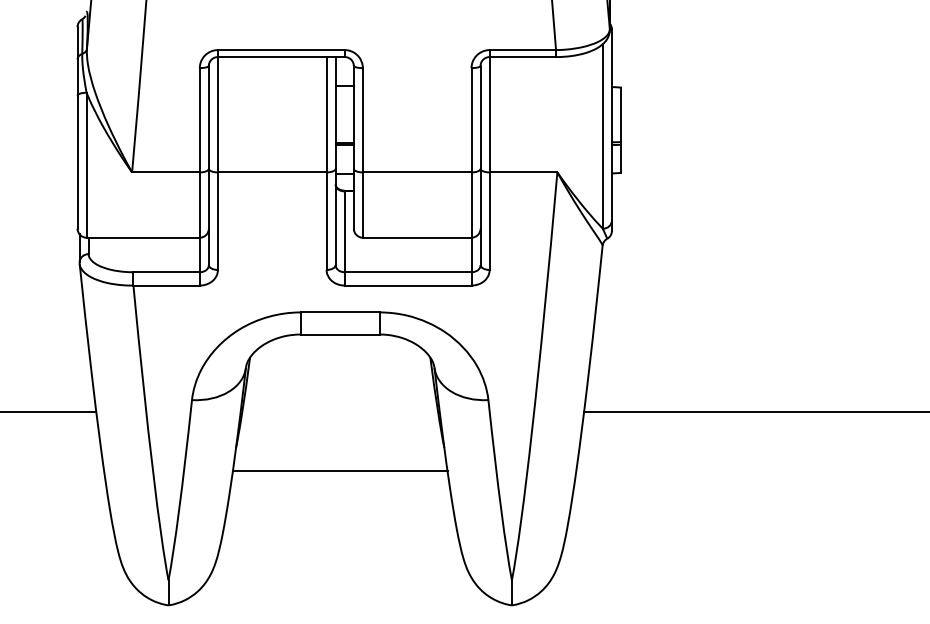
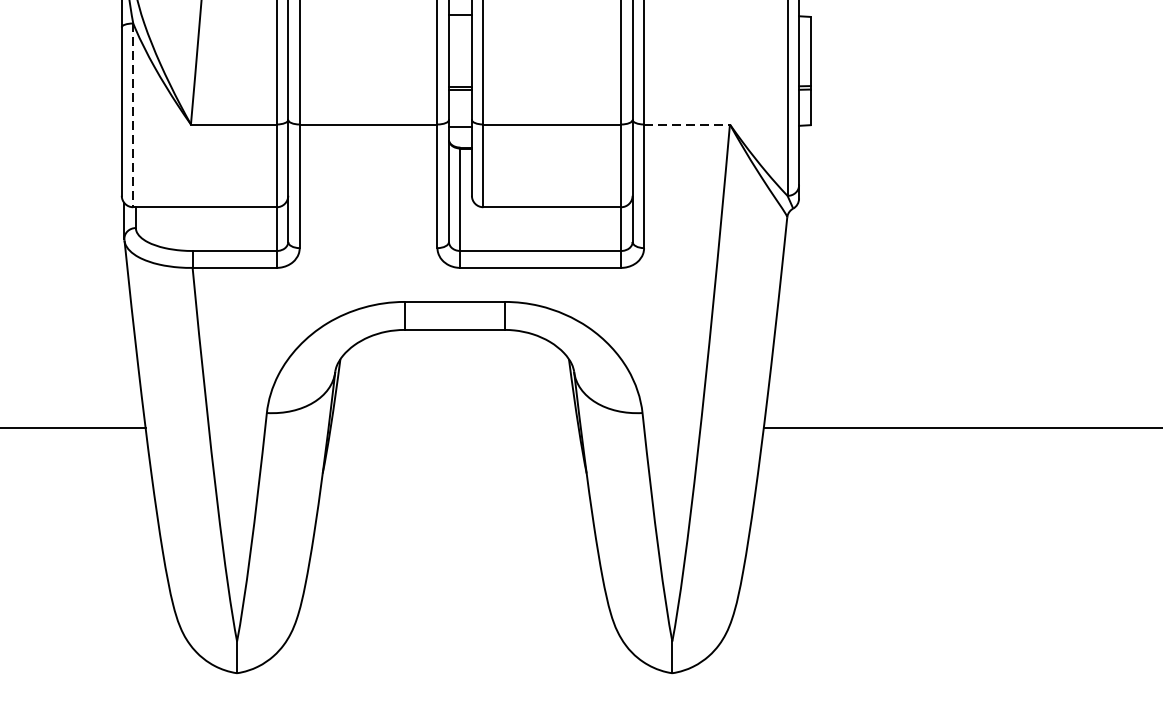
line: (86, 165) -> (133, 115), solid -> dashed
line: (523, 172) -> (686, 124), solid -> dashed
line: (339, 470) -> (453, 502), removed

